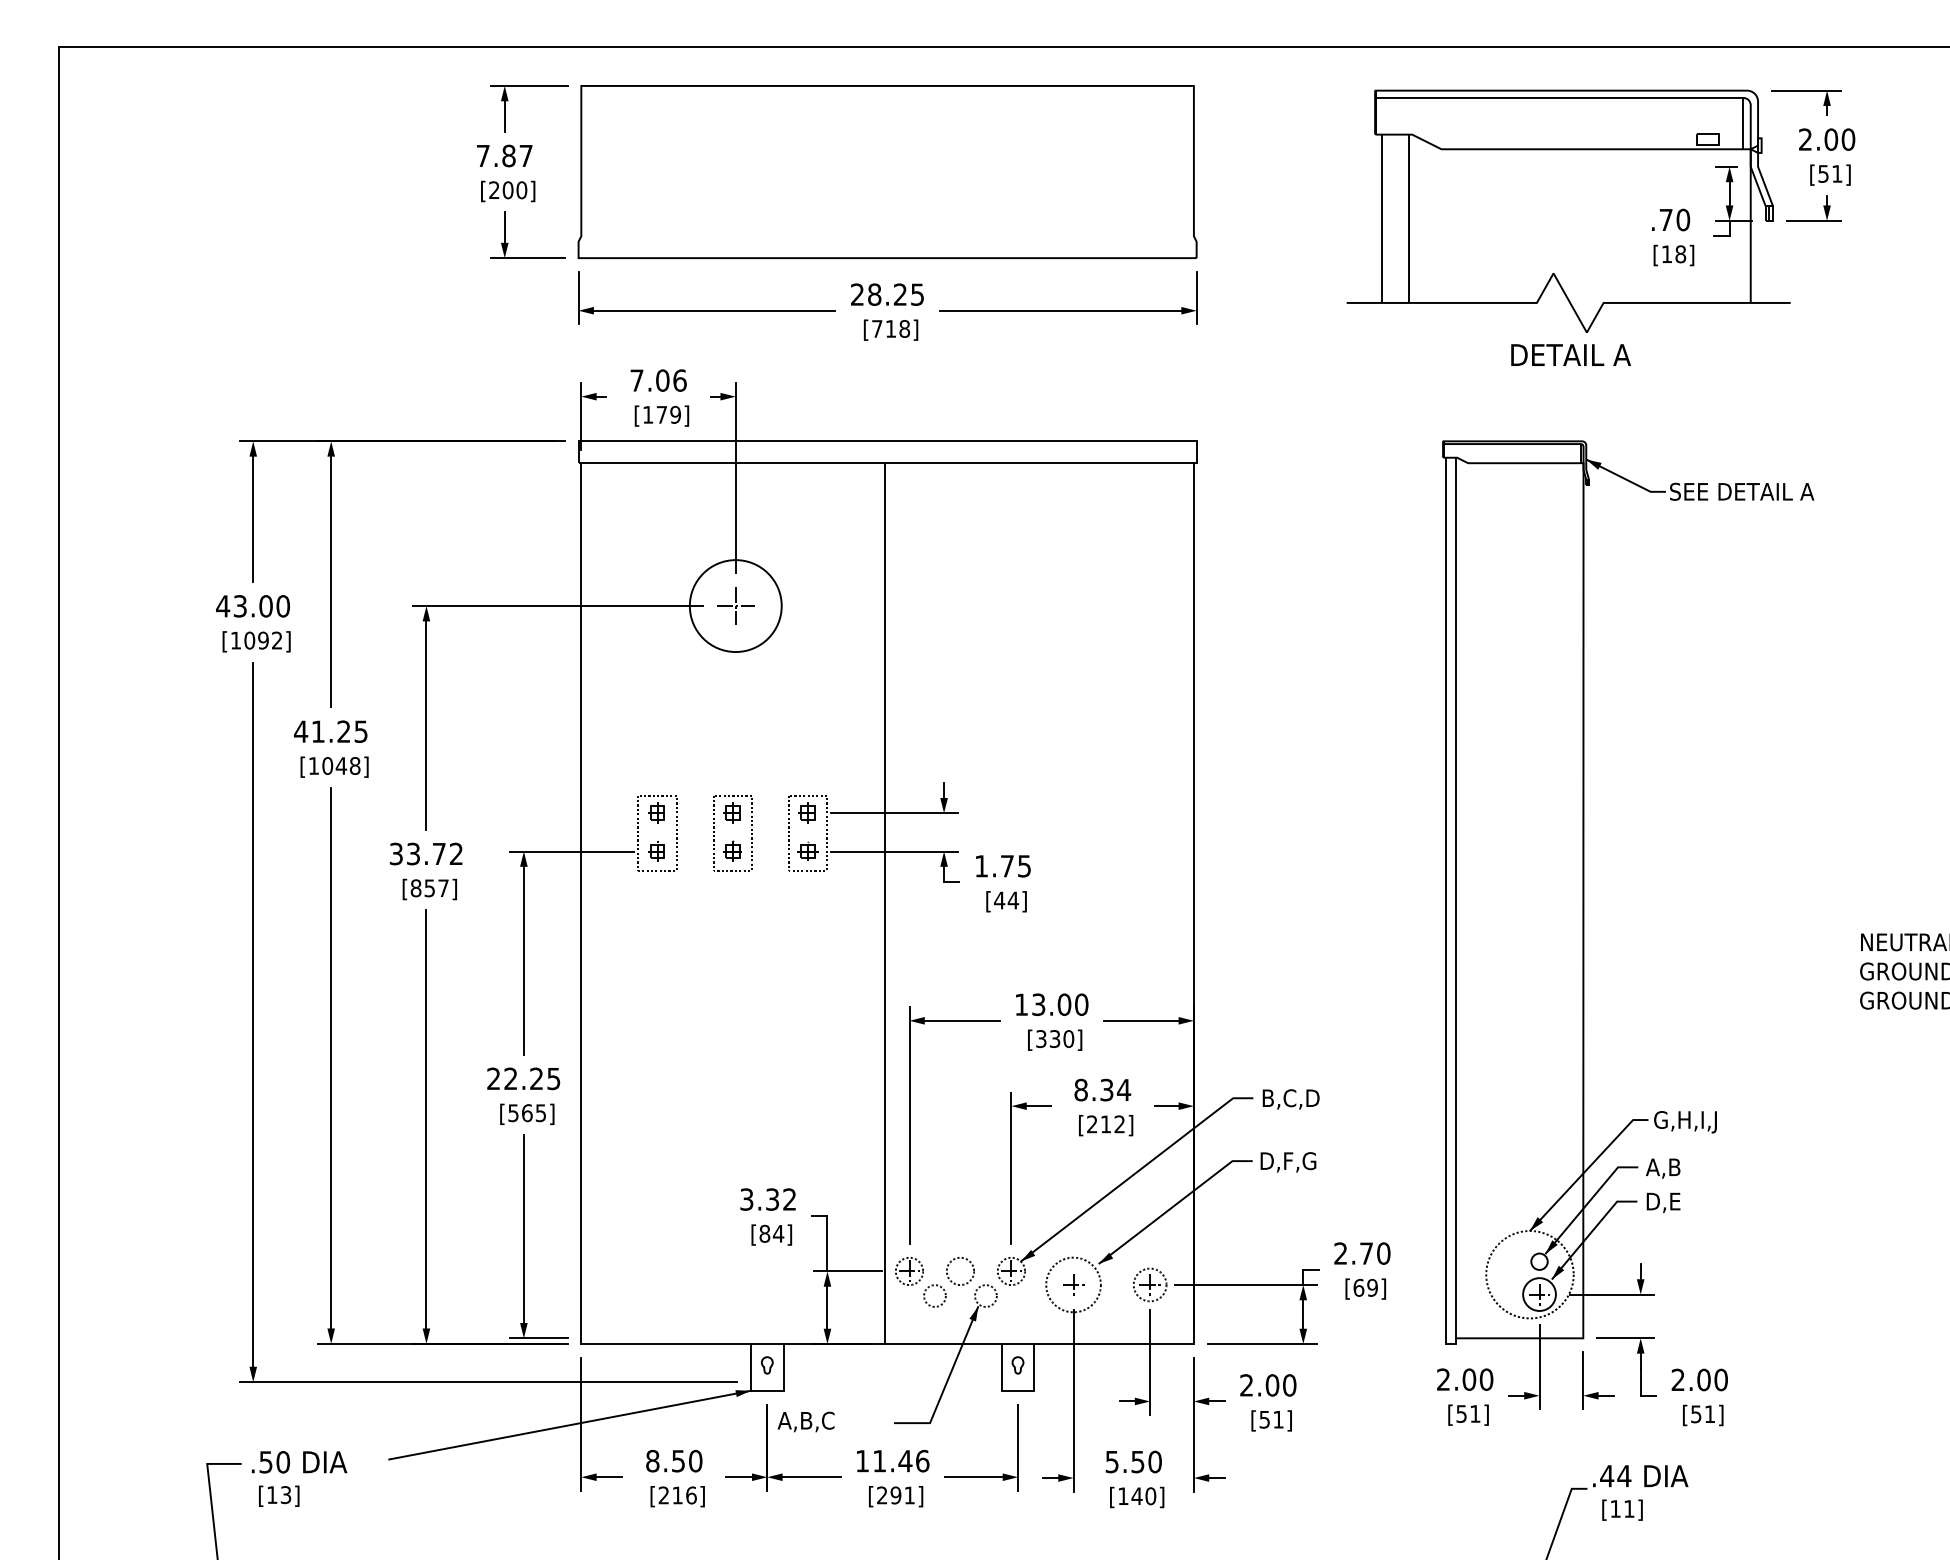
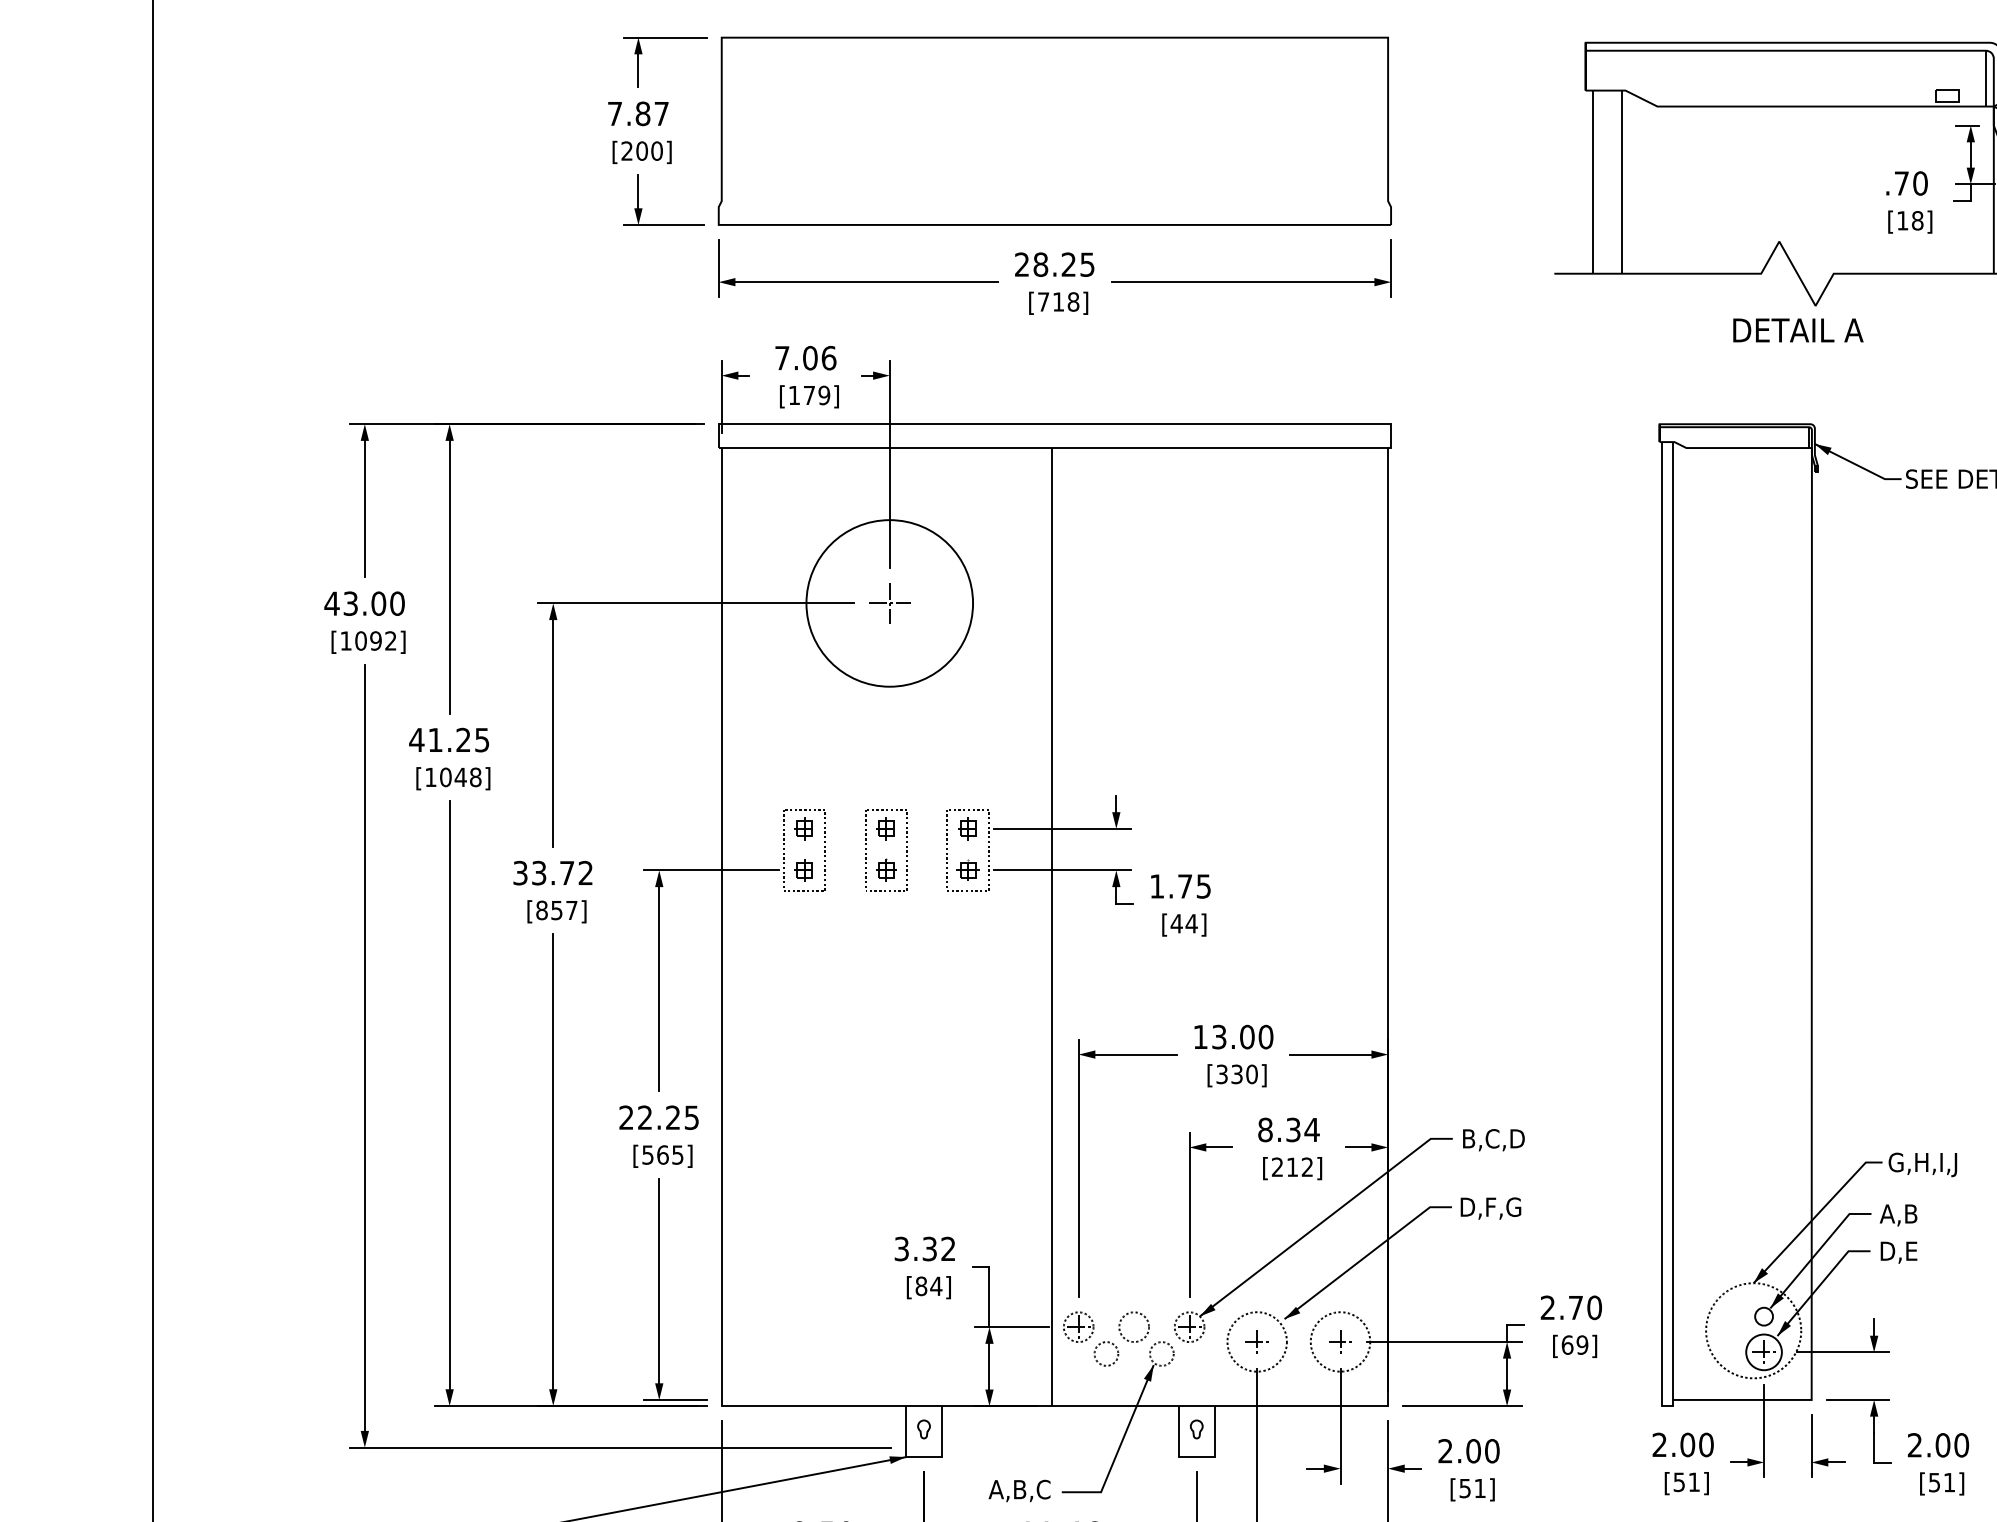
circle: (735, 605) -> (889, 602), size x1.67
circle: (1149, 1284) -> (1339, 1341), size x1.67
text: (805, 1421) -> (1018, 1490), moved

